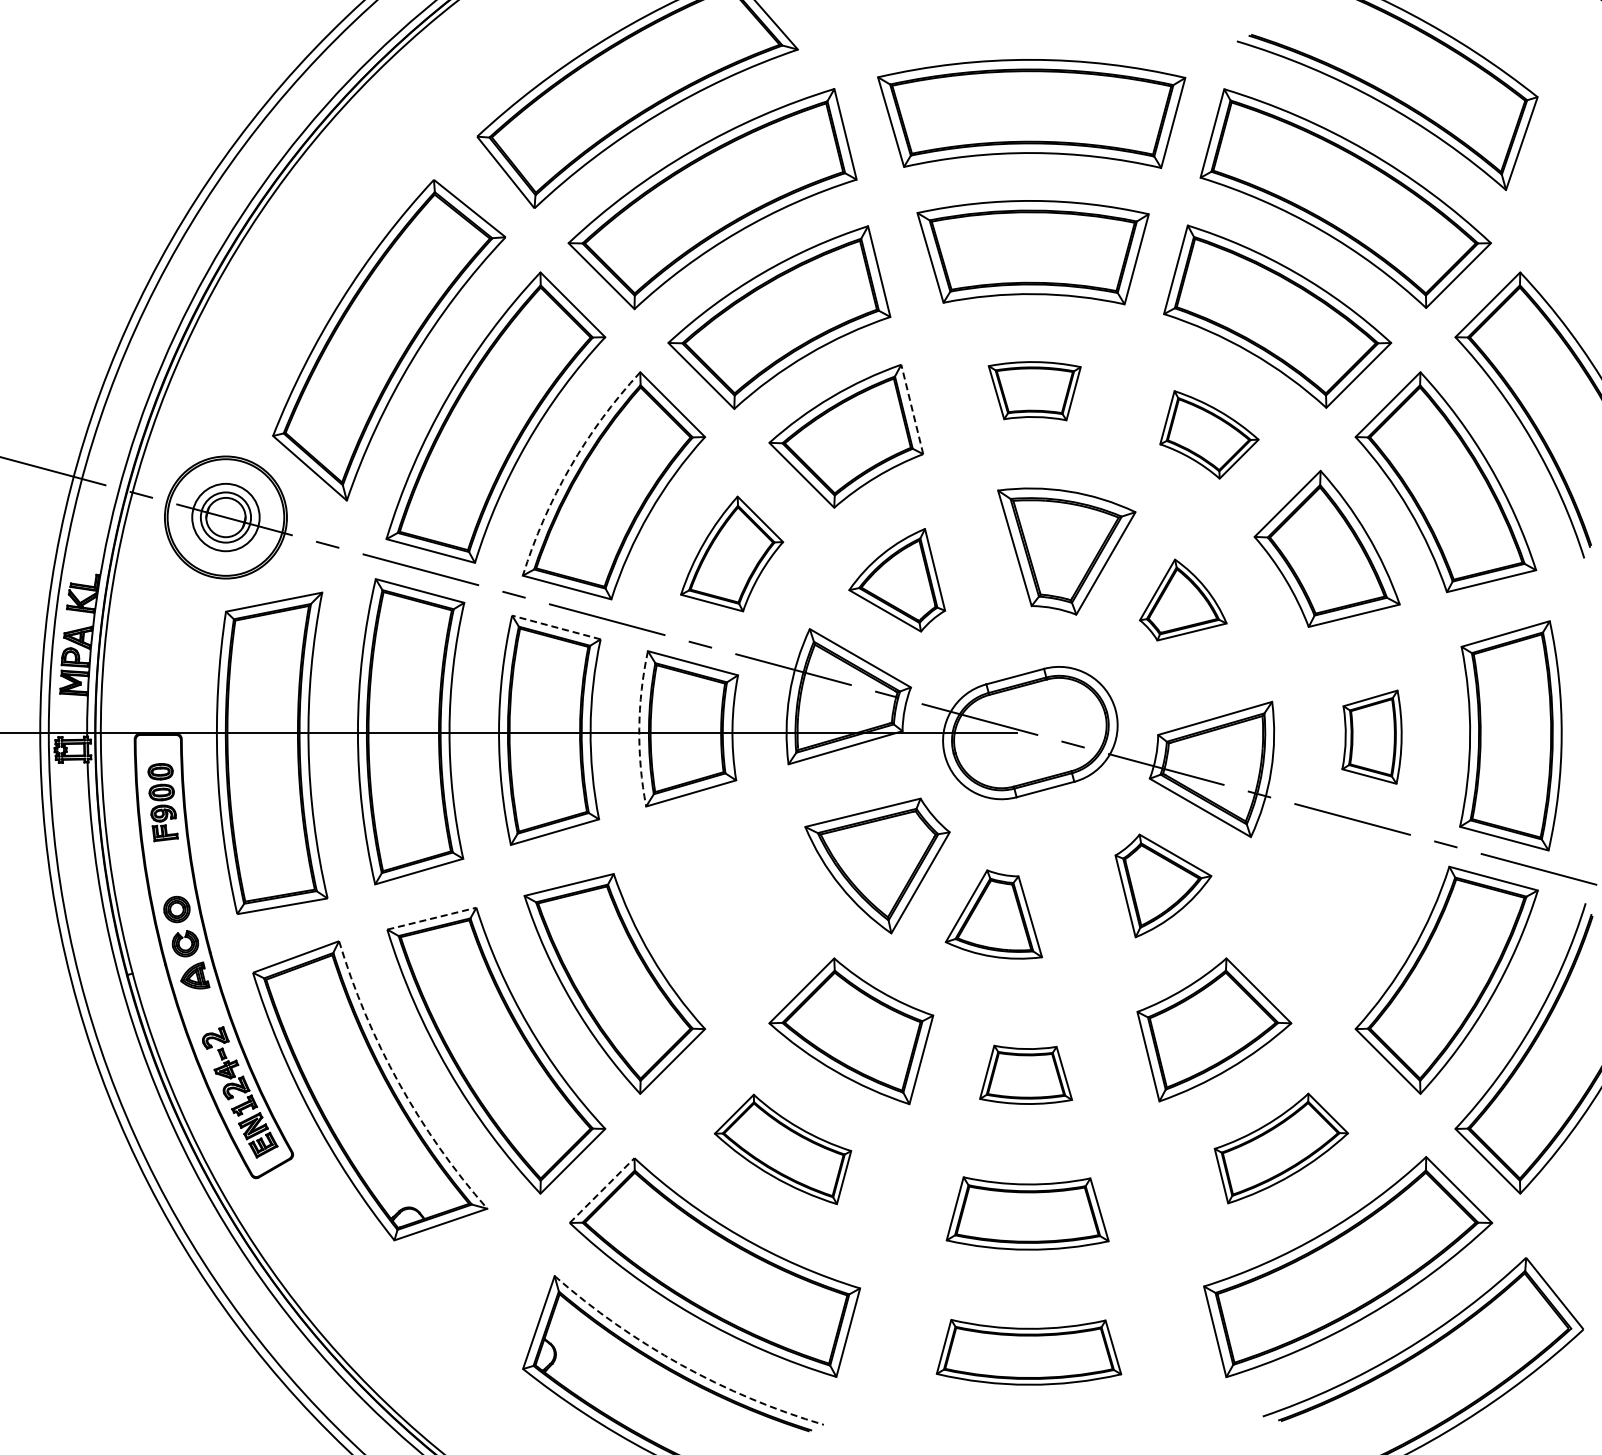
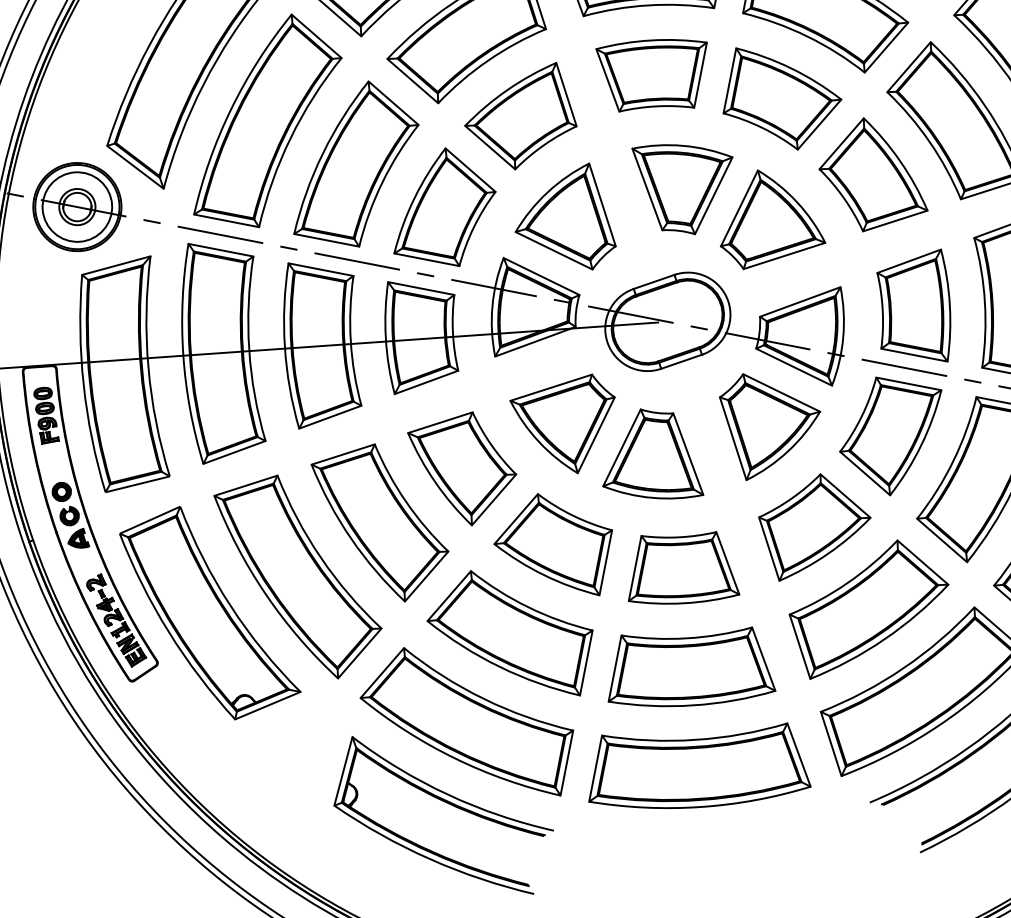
part: (1034, 390) -> (653, 74), size x1.67
line: (912, 409) -> (566, 94), dashed -> solid
part: (1209, 434) -> (781, 97), size x1.67
arc: (570, 467) -> (323, 153), dashed -> solid
circle: (225, 517) -> (77, 207), size x1.43
part: (731, 553) -> (443, 207), size x1.43
part: (896, 580) -> (563, 218), size x1.43
part: (1183, 599) -> (771, 217), size x1.67
line: (556, 627) -> (321, 269), dashed -> solid
arc: (639, 728) -> (385, 338), dashed -> solid
part: (1371, 736) -> (913, 307), size x1.67
part: (1163, 885) -> (771, 424), size x1.43
part: (1328, 912) -> (891, 436), added
part: (993, 914) -> (650, 454), size x1.43
part: (733, 917) -> (463, 469), added
line: (431, 918) -> (245, 485), dashed -> solid
part: (1025, 1074) -> (681, 568), size x1.67
arc: (398, 1082) -> (230, 605), dashed -> solid
part: (1281, 1148) -> (869, 608), size x1.67
part: (782, 1149) -> (510, 634), size x1.67
line: (602, 1190) -> (382, 673), dashed -> solid
part: (1027, 1213) -> (689, 668), size x1.43
part: (1028, 1352) -> (697, 768), size x1.67
arc: (681, 1364) -> (448, 794), dashed -> solid

